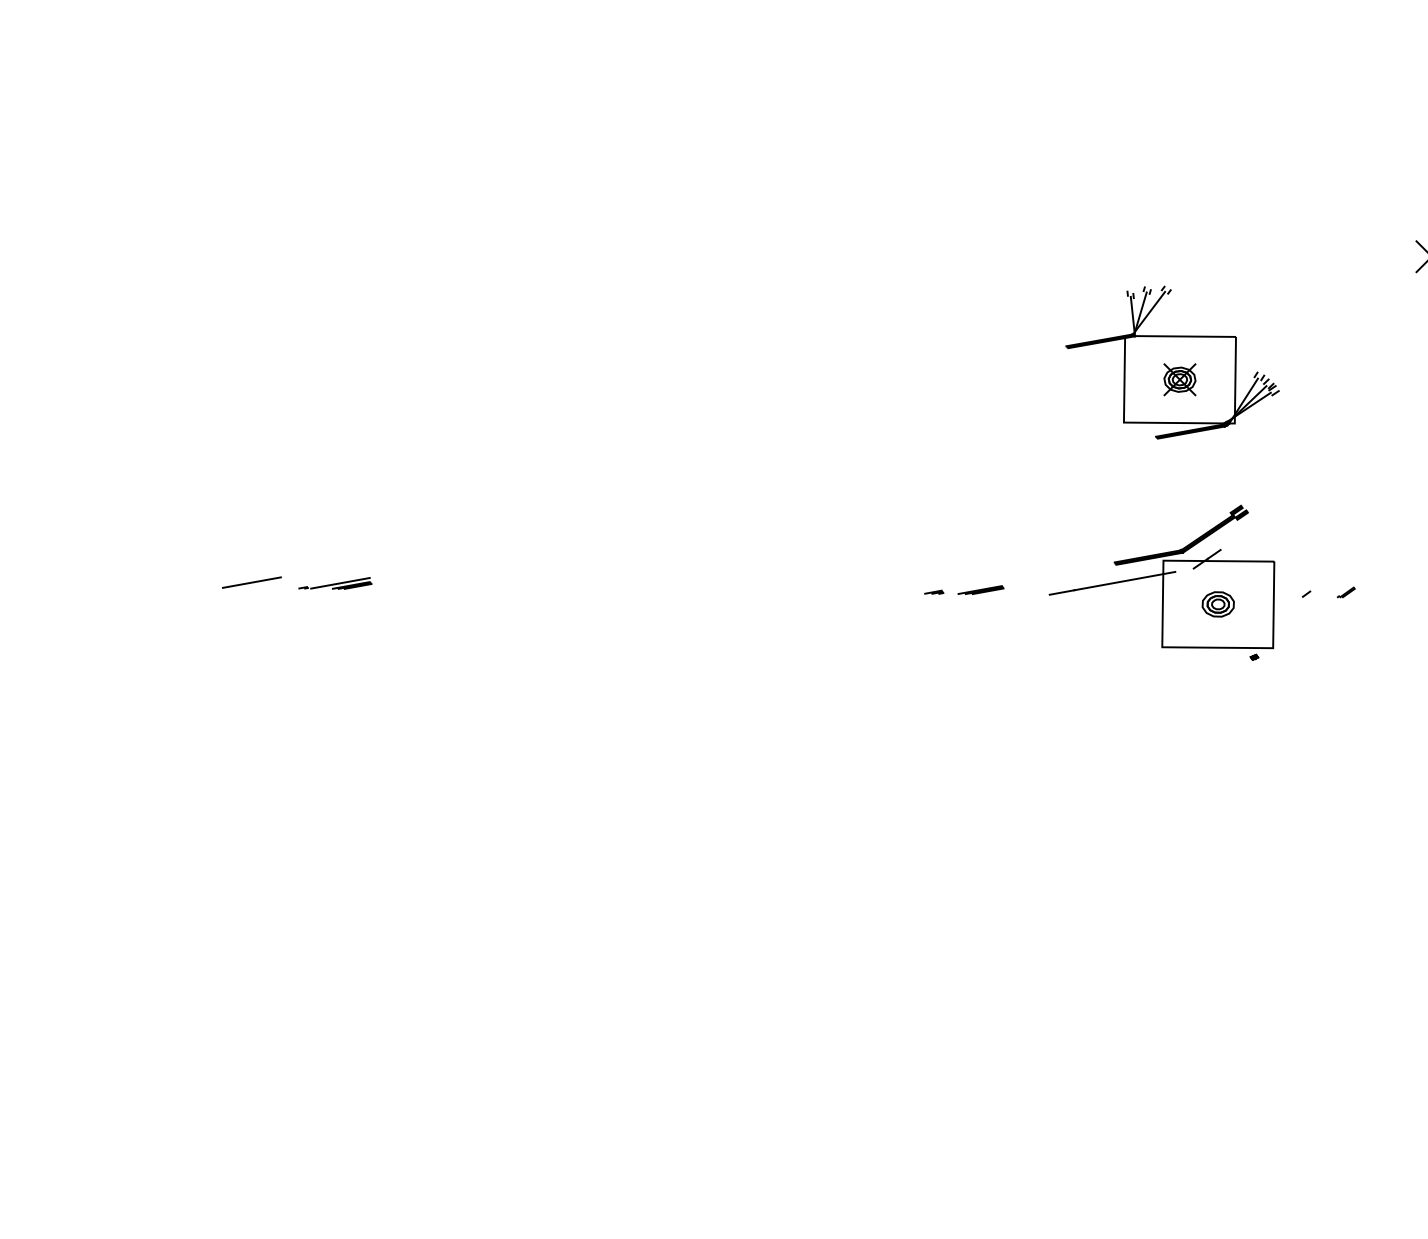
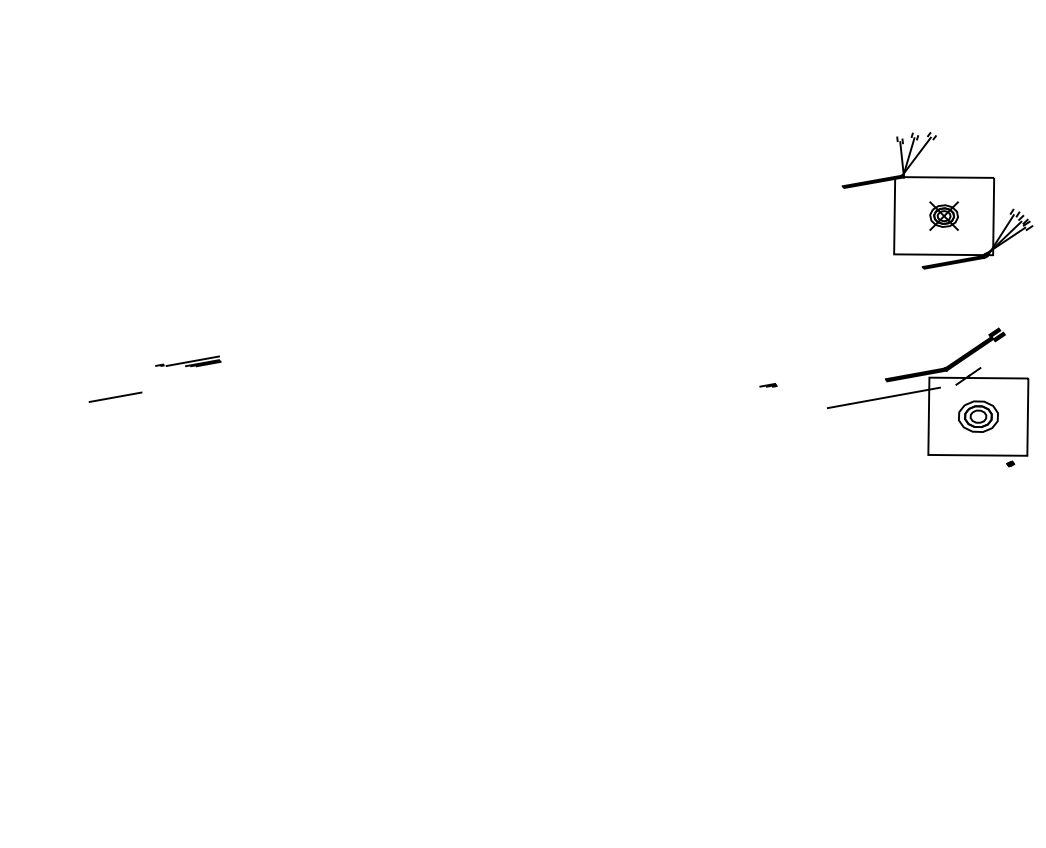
part: (335, 583) -> (188, 361), moved
part: (980, 589) -> (766, 403), removed
part: (934, 591) -> (768, 384), moved
part: (1217, 604) -> (977, 416), size x1.4

